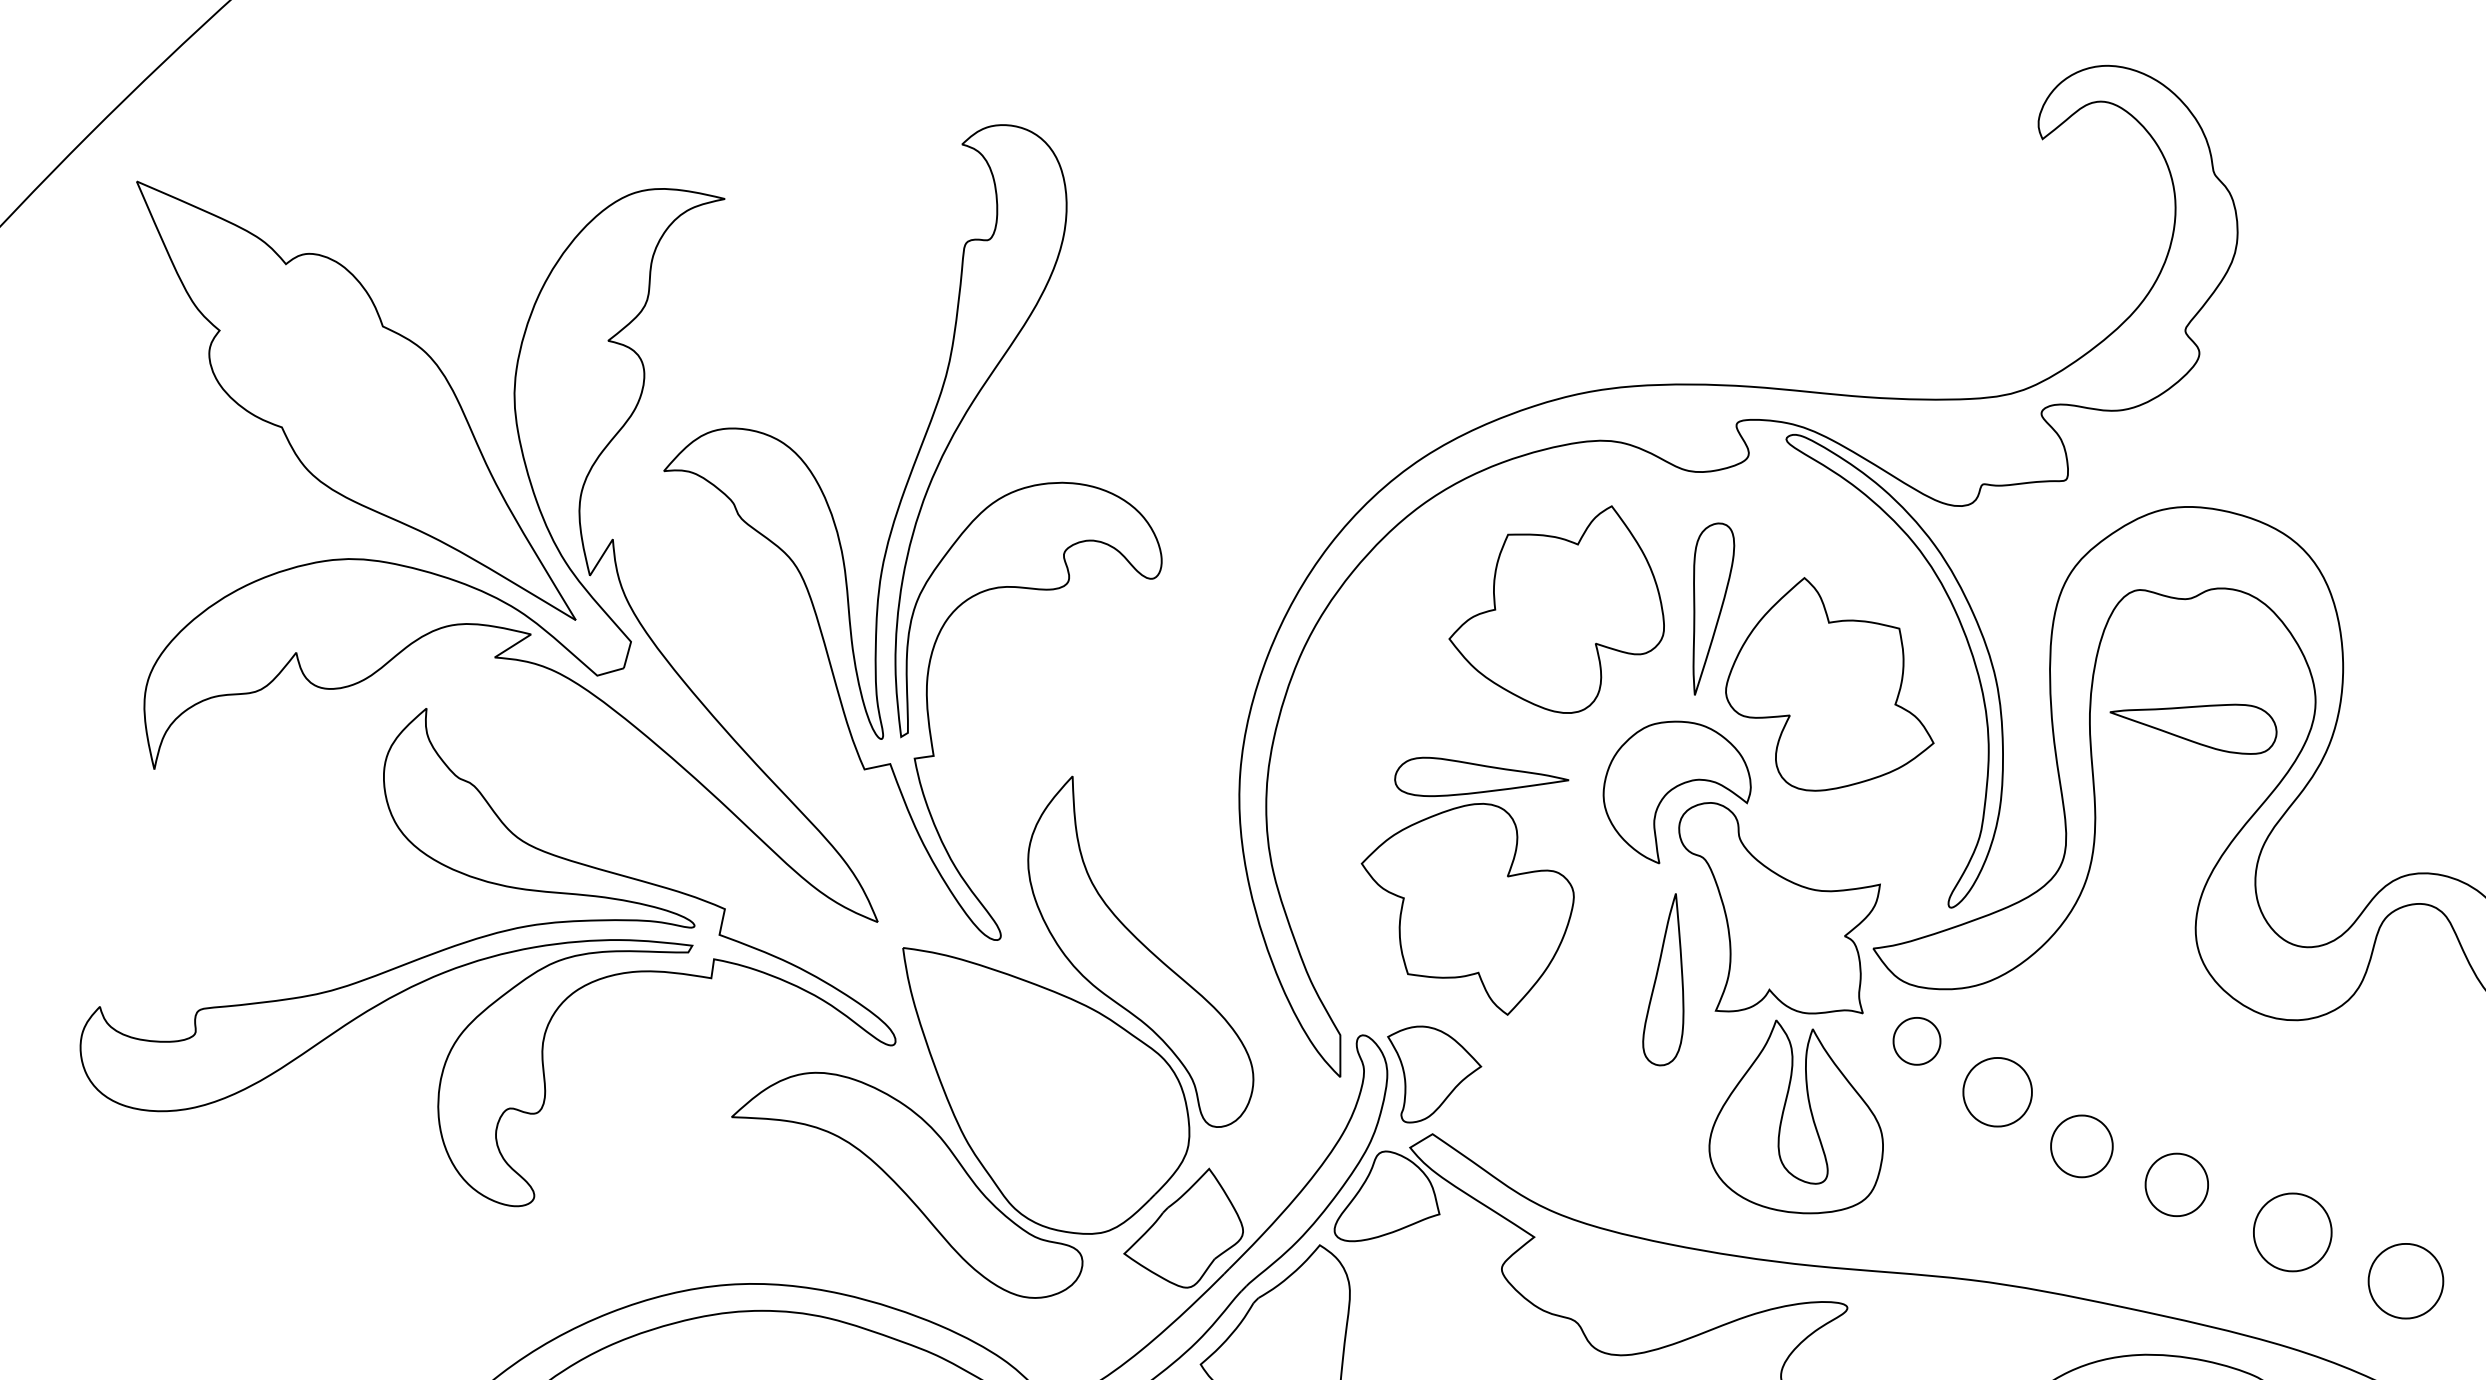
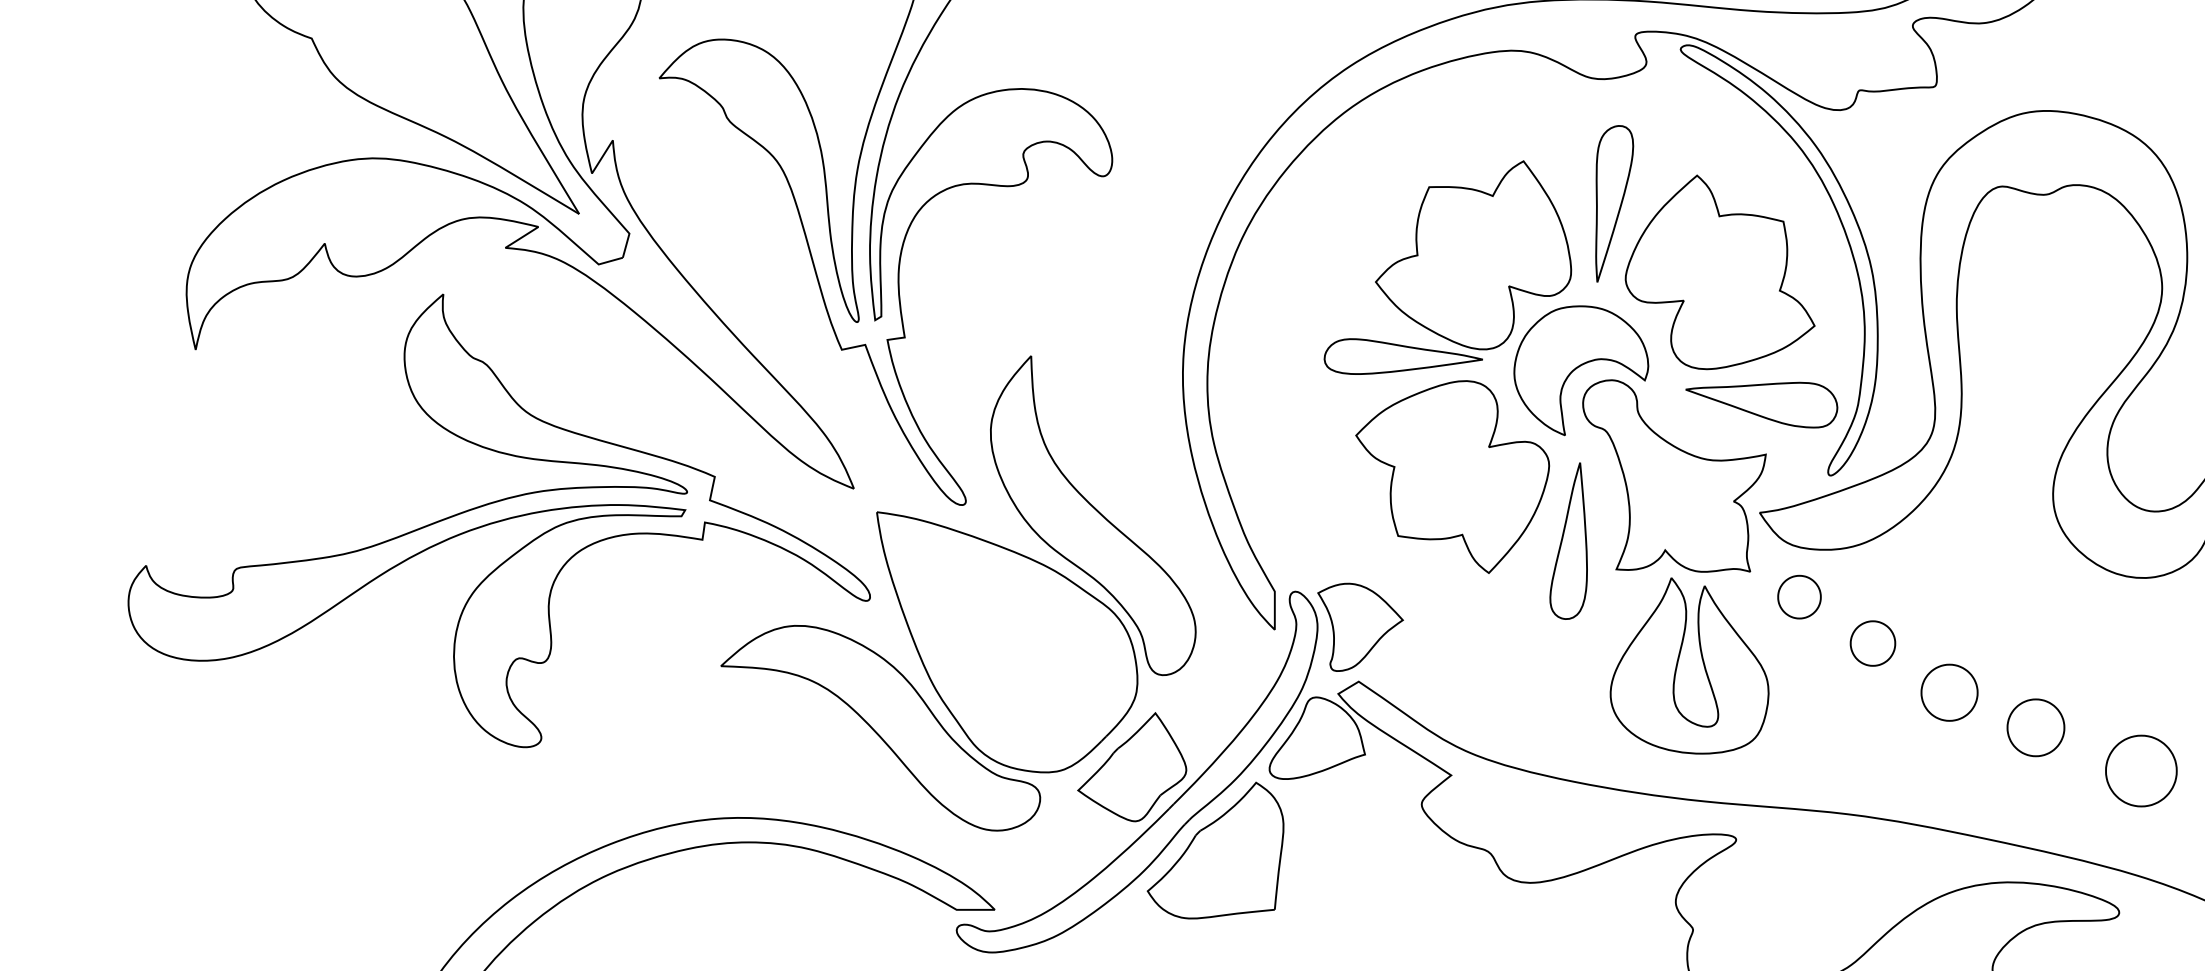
part: (1556, 609) -> (1473, 255), moved
part: (2193, 728) -> (1761, 404), moved
part: (1467, 909) -> (1452, 477), moved
part: (1997, 1092) -> (1872, 643), size x0.71

